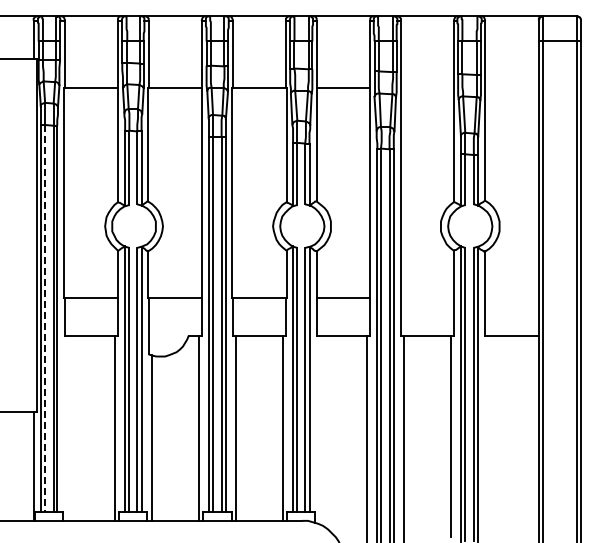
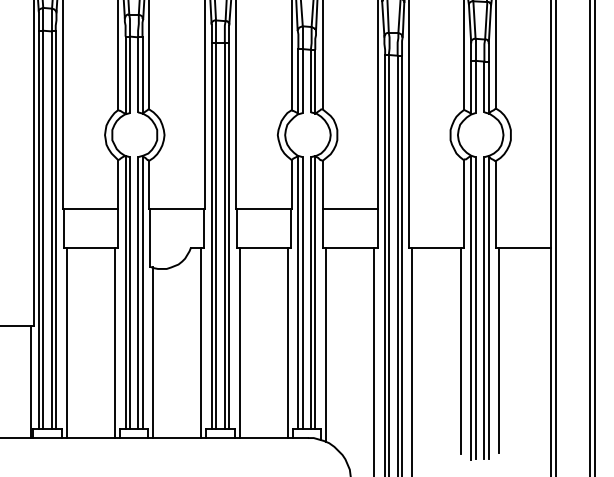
line: (45, 318) -> (43, 229), dashed -> solid
line: (67, 427) -> (66, 341), added
line: (320, 429) -> (326, 344), added
line: (488, 435) -> (499, 350), added

